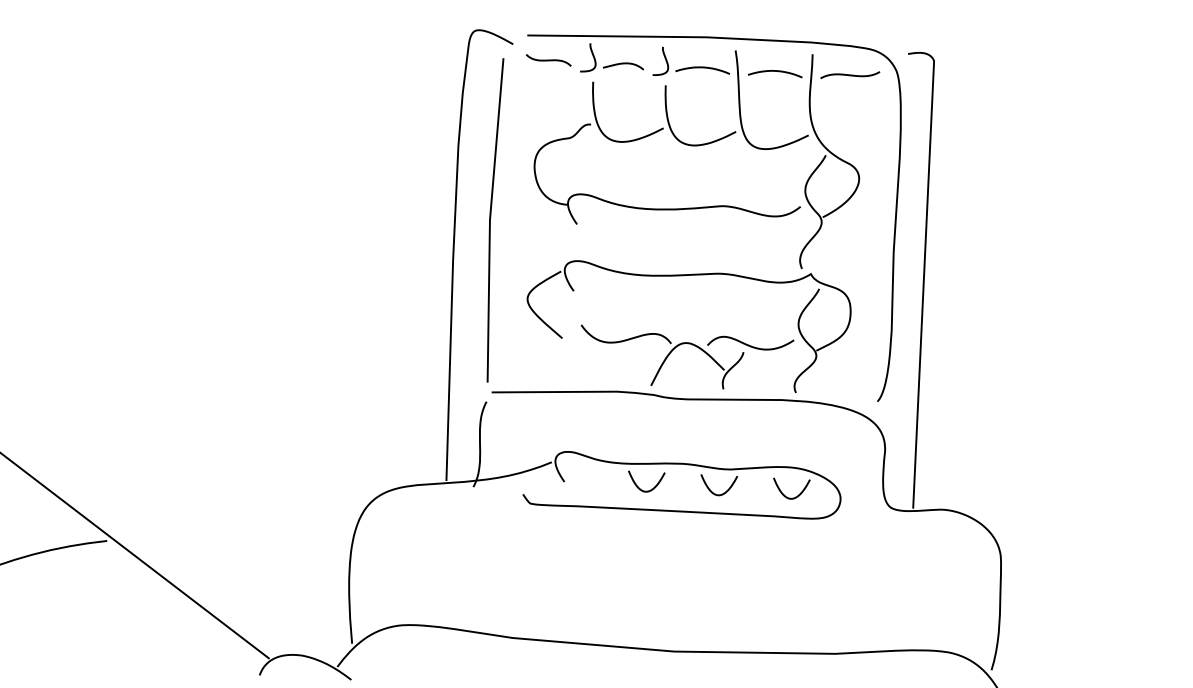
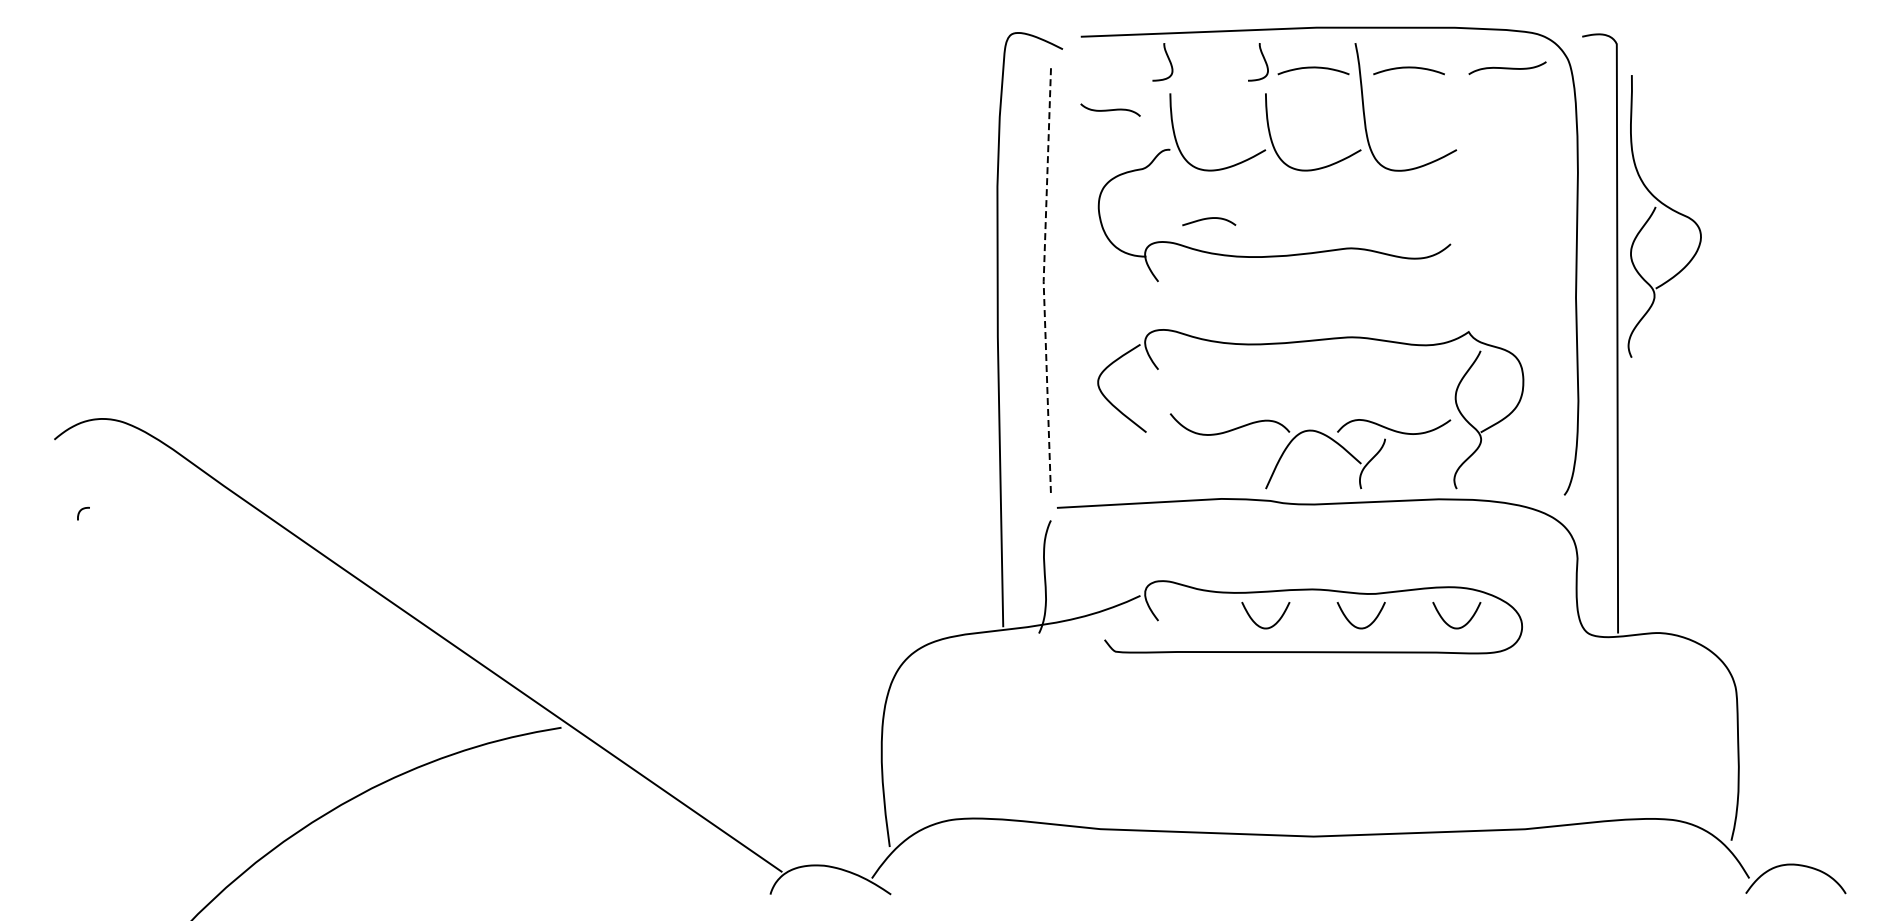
curve: (548, 59) -> (1110, 109), moved
curve: (623, 64) -> (1209, 219), moved
part: (836, 157) -> (1669, 209), moved
line: (489, 219) -> (1043, 281), solid -> dashed

